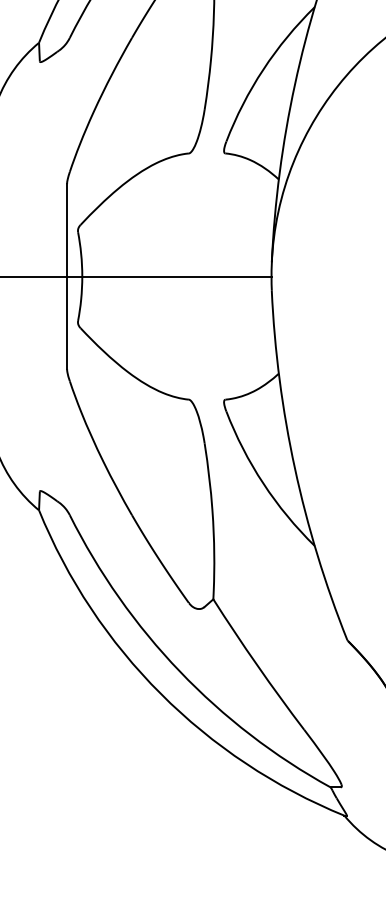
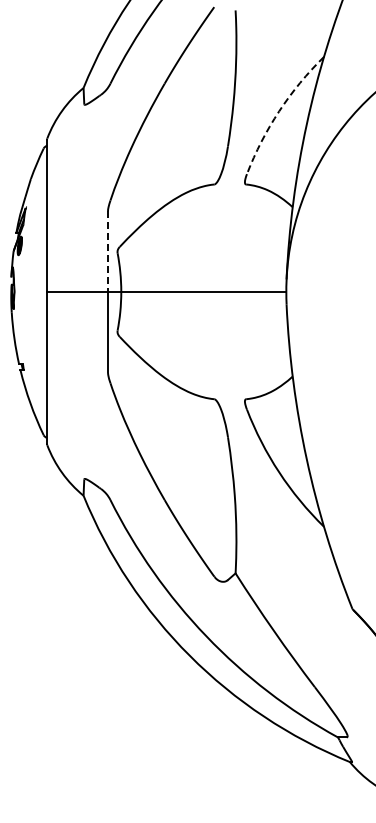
arc: (263, 69) -> (279, 111), solid -> dashed
line: (67, 231) -> (108, 252), solid -> dashed

